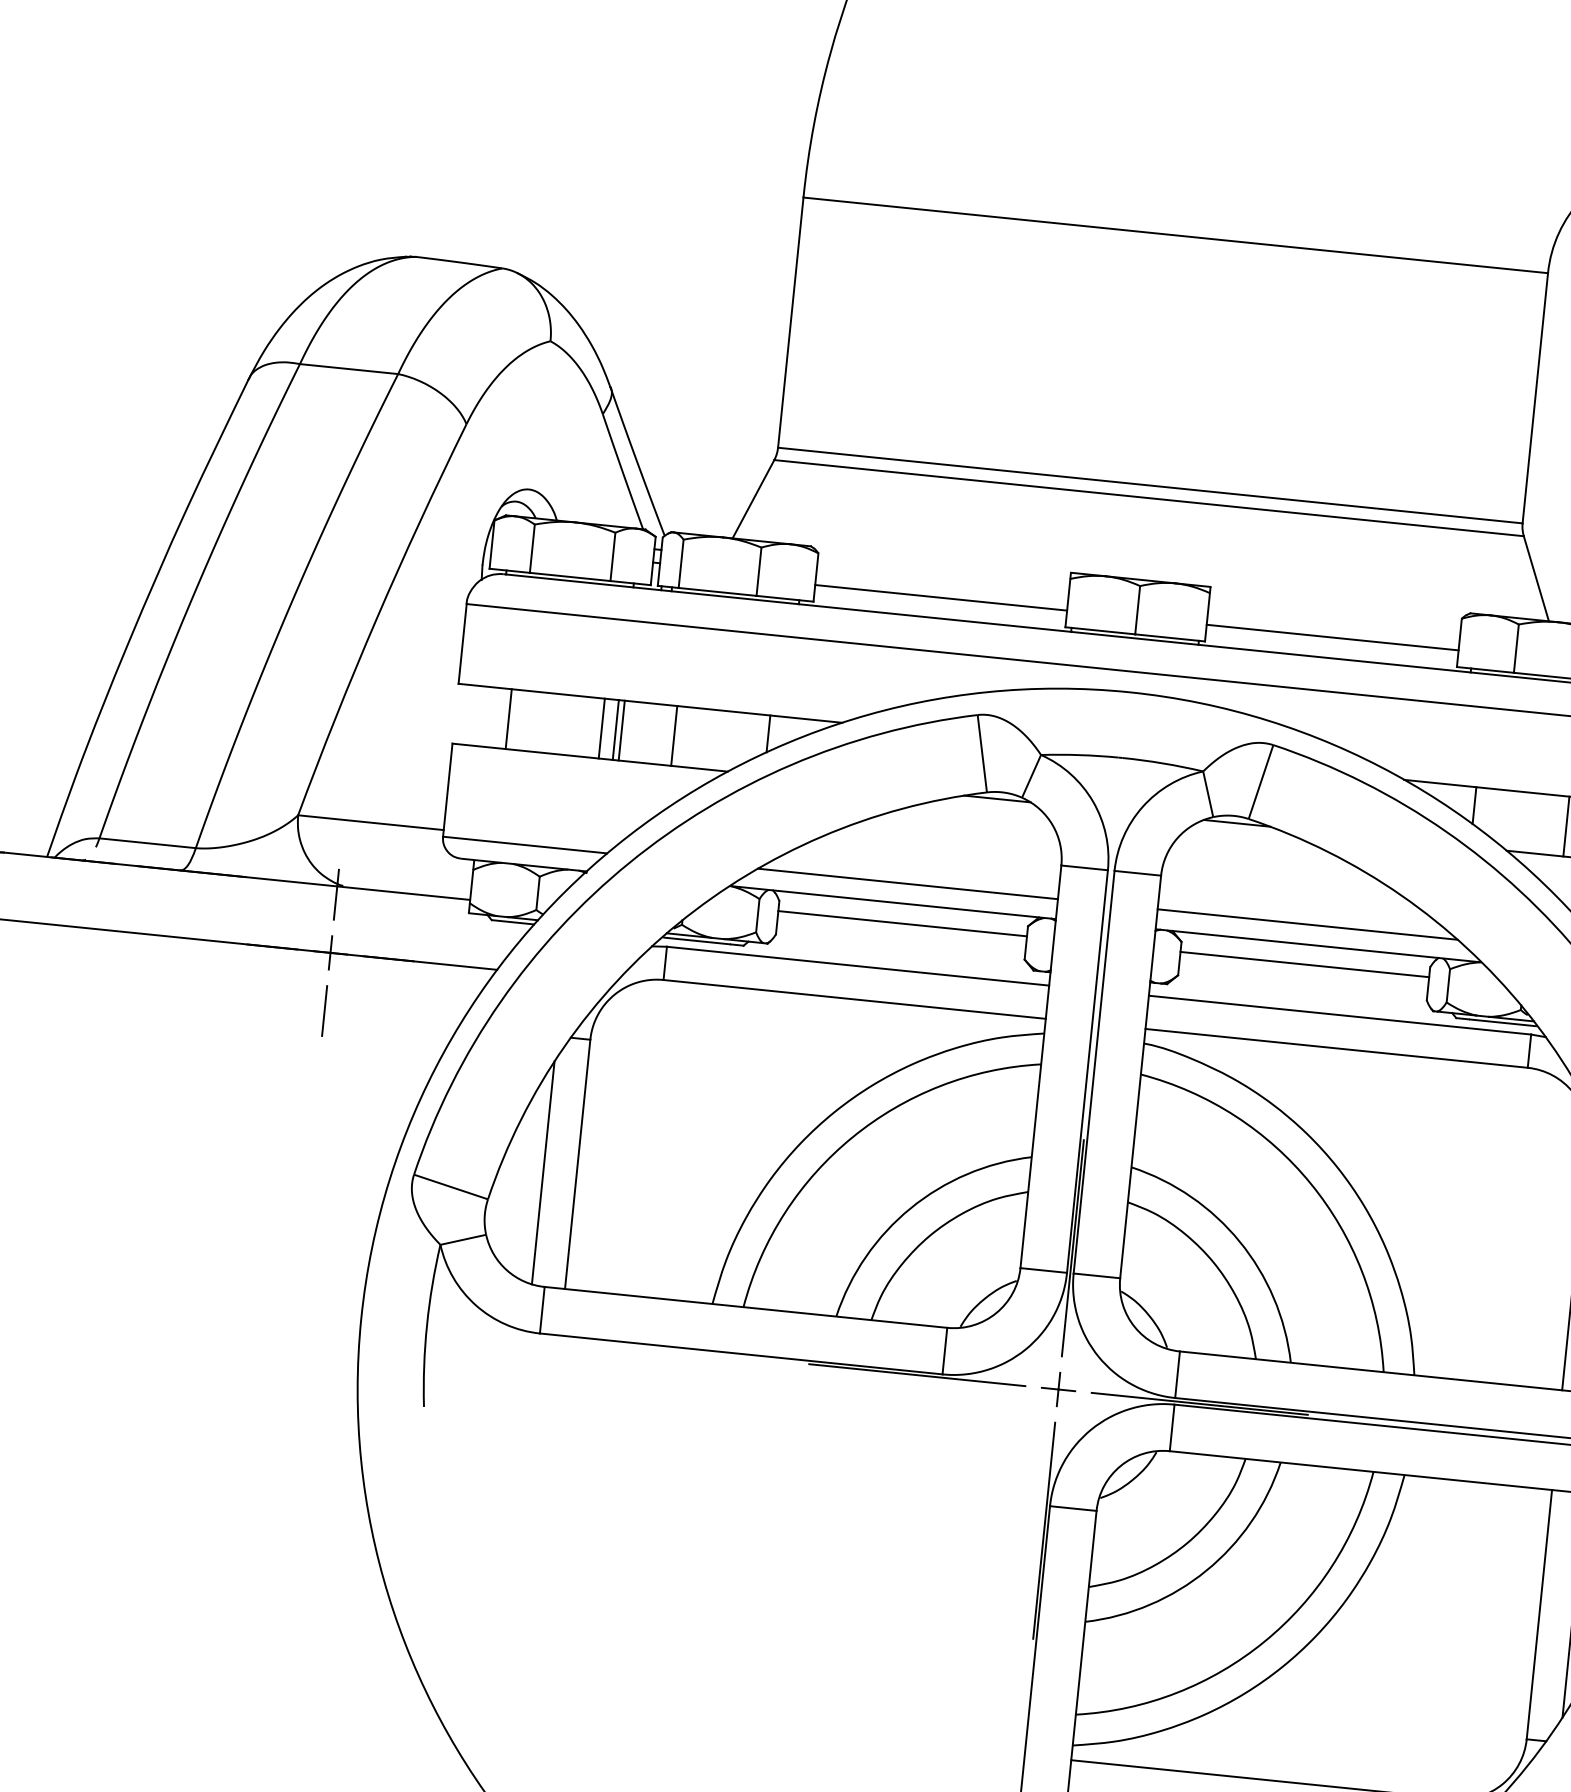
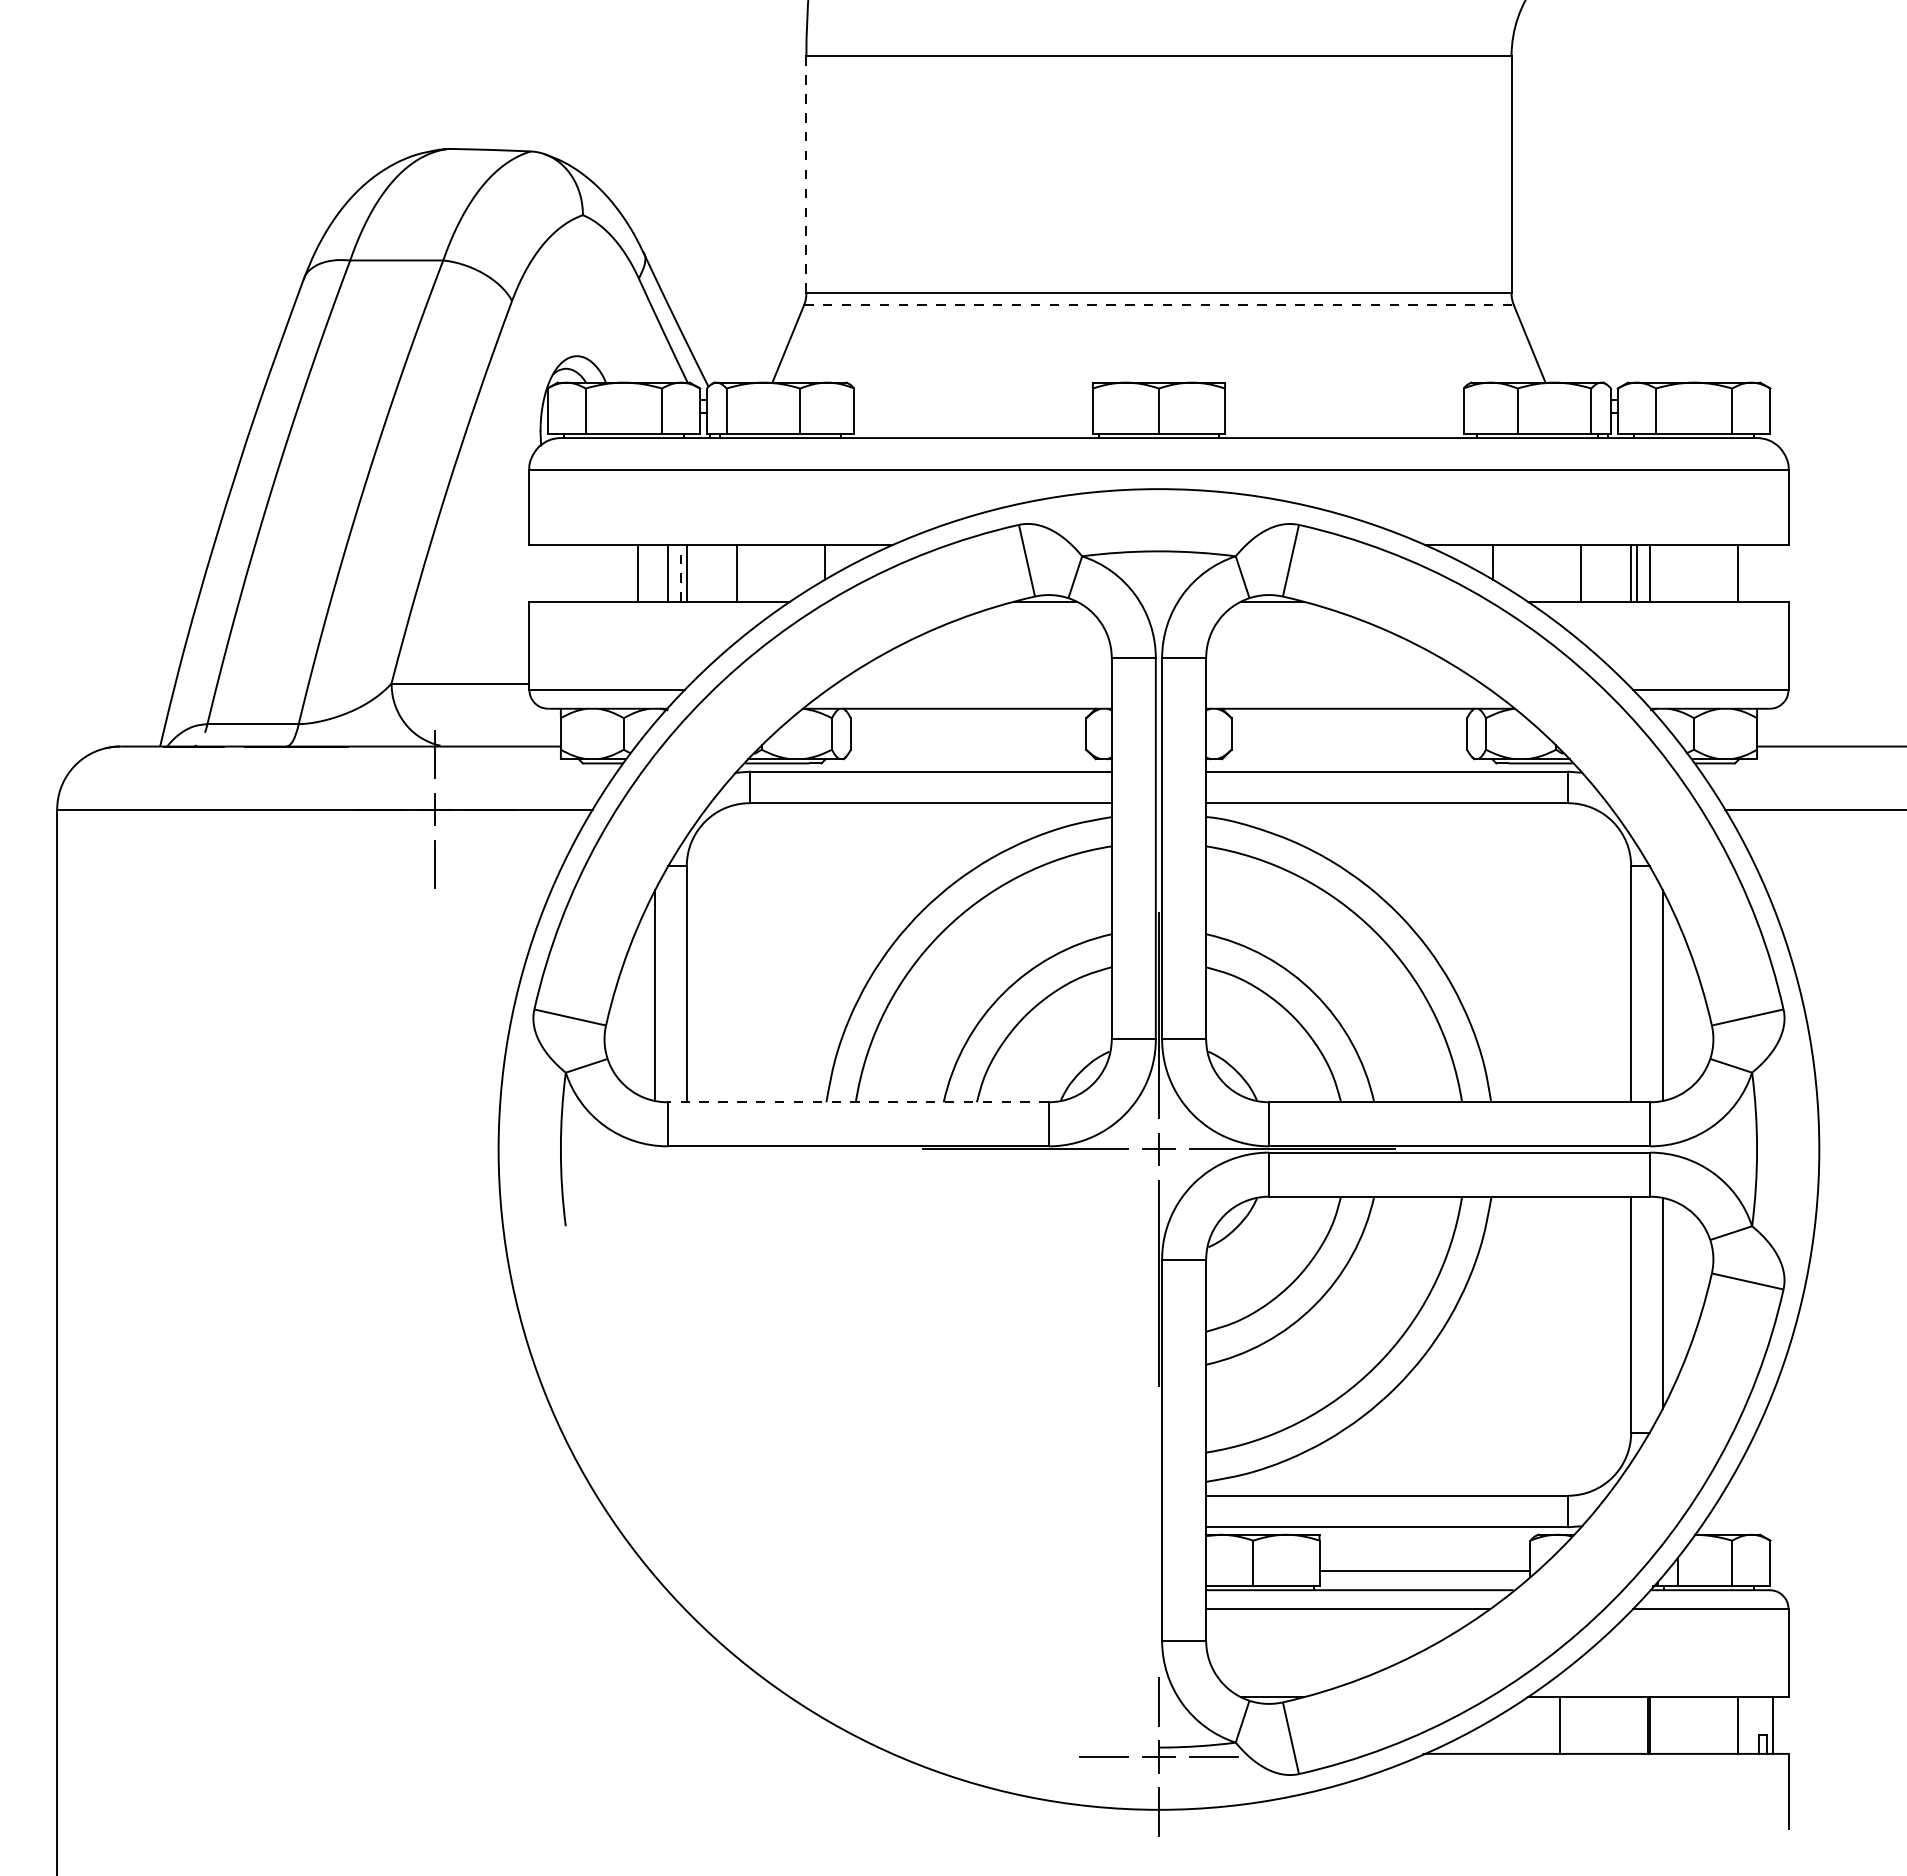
line: (790, 323) -> (806, 175), solid -> dashed
line: (1148, 498) -> (1158, 305), solid -> dashed
line: (941, 597) -> (973, 418), removed
line: (1332, 637) -> (1344, 418), removed
line: (508, 719) -> (637, 573), moved
line: (616, 729) -> (681, 572), solid -> dashed
line: (907, 883) -> (969, 689), removed
line: (902, 923) -> (968, 727), removed
line: (1307, 924) -> (1348, 689), removed
line: (1304, 964) -> (1349, 727), removed
line: (746, 1307) -> (858, 1102), solid -> dashed

